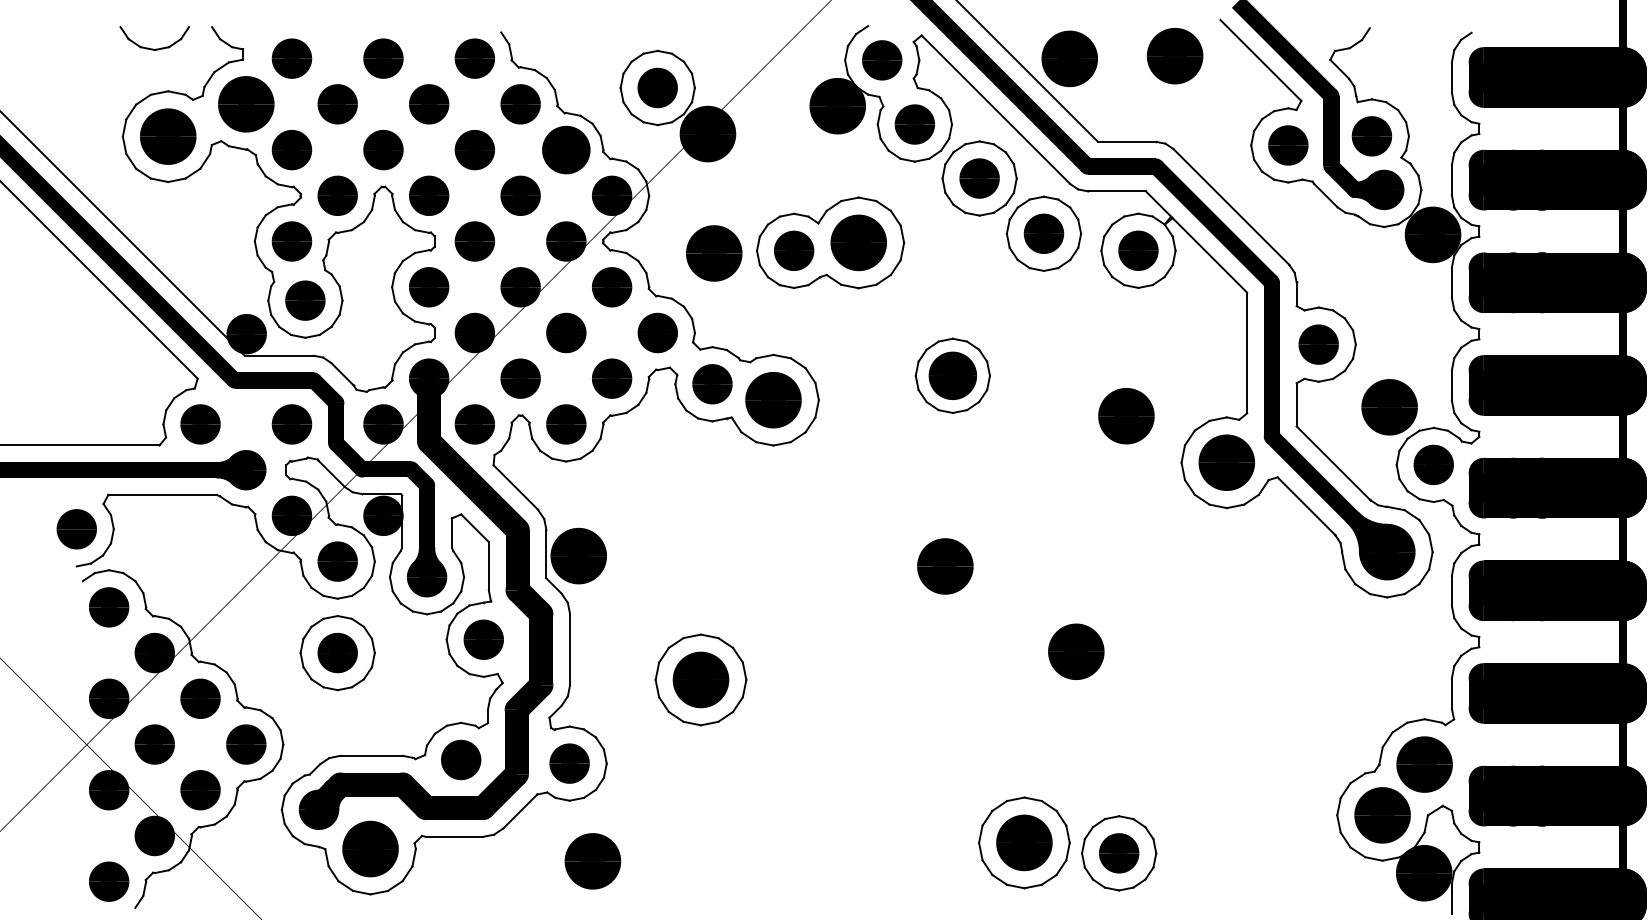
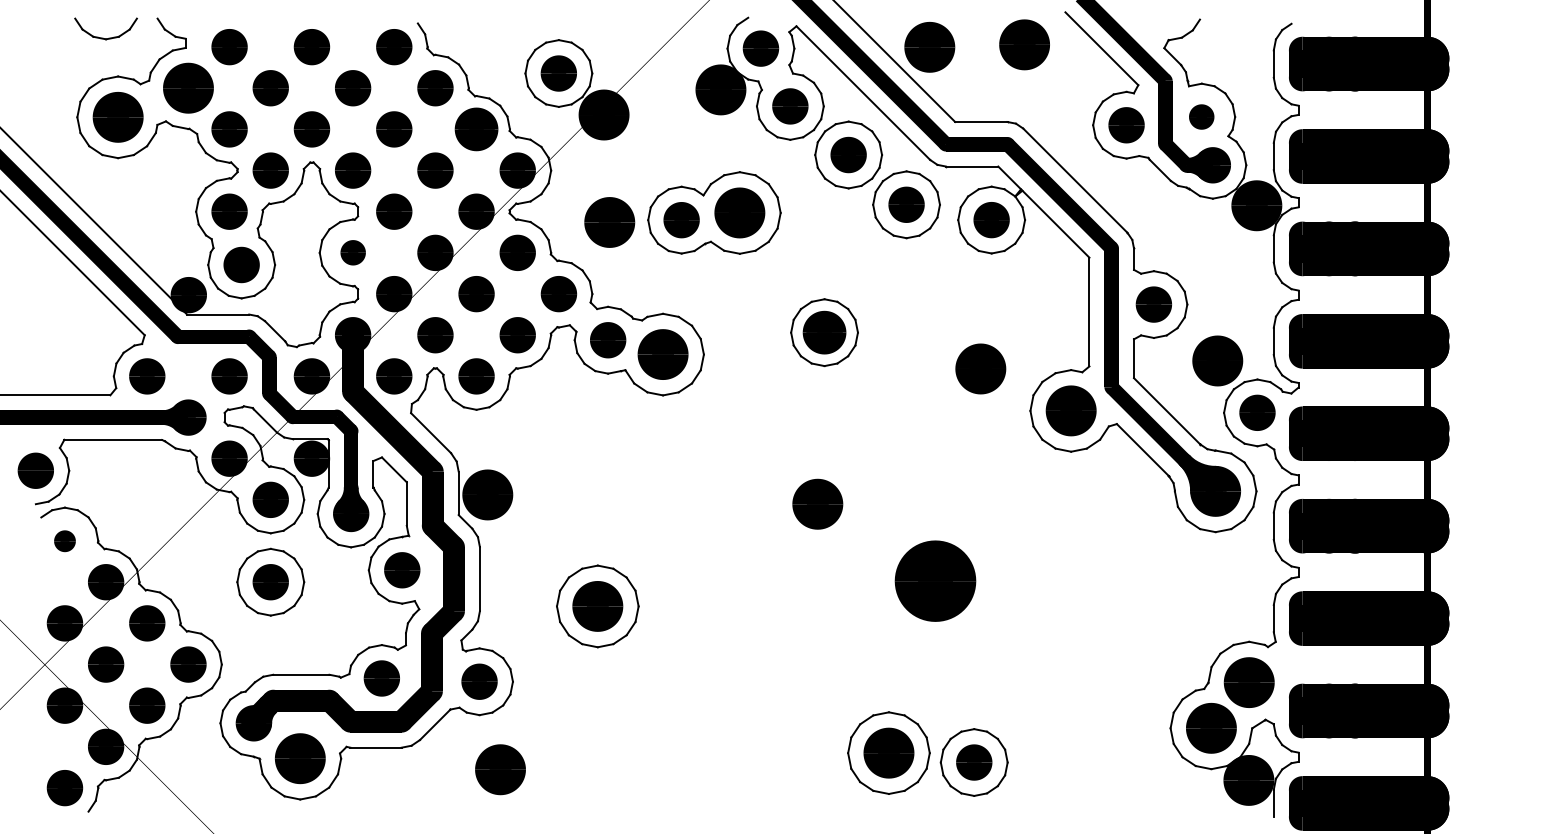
part: (1371, 135) -> (1201, 116), size x0.7
part: (429, 286) -> (353, 252), size x0.7
part: (108, 607) -> (64, 541), size x0.6
part: (1076, 651) -> (935, 580), size x1.6

